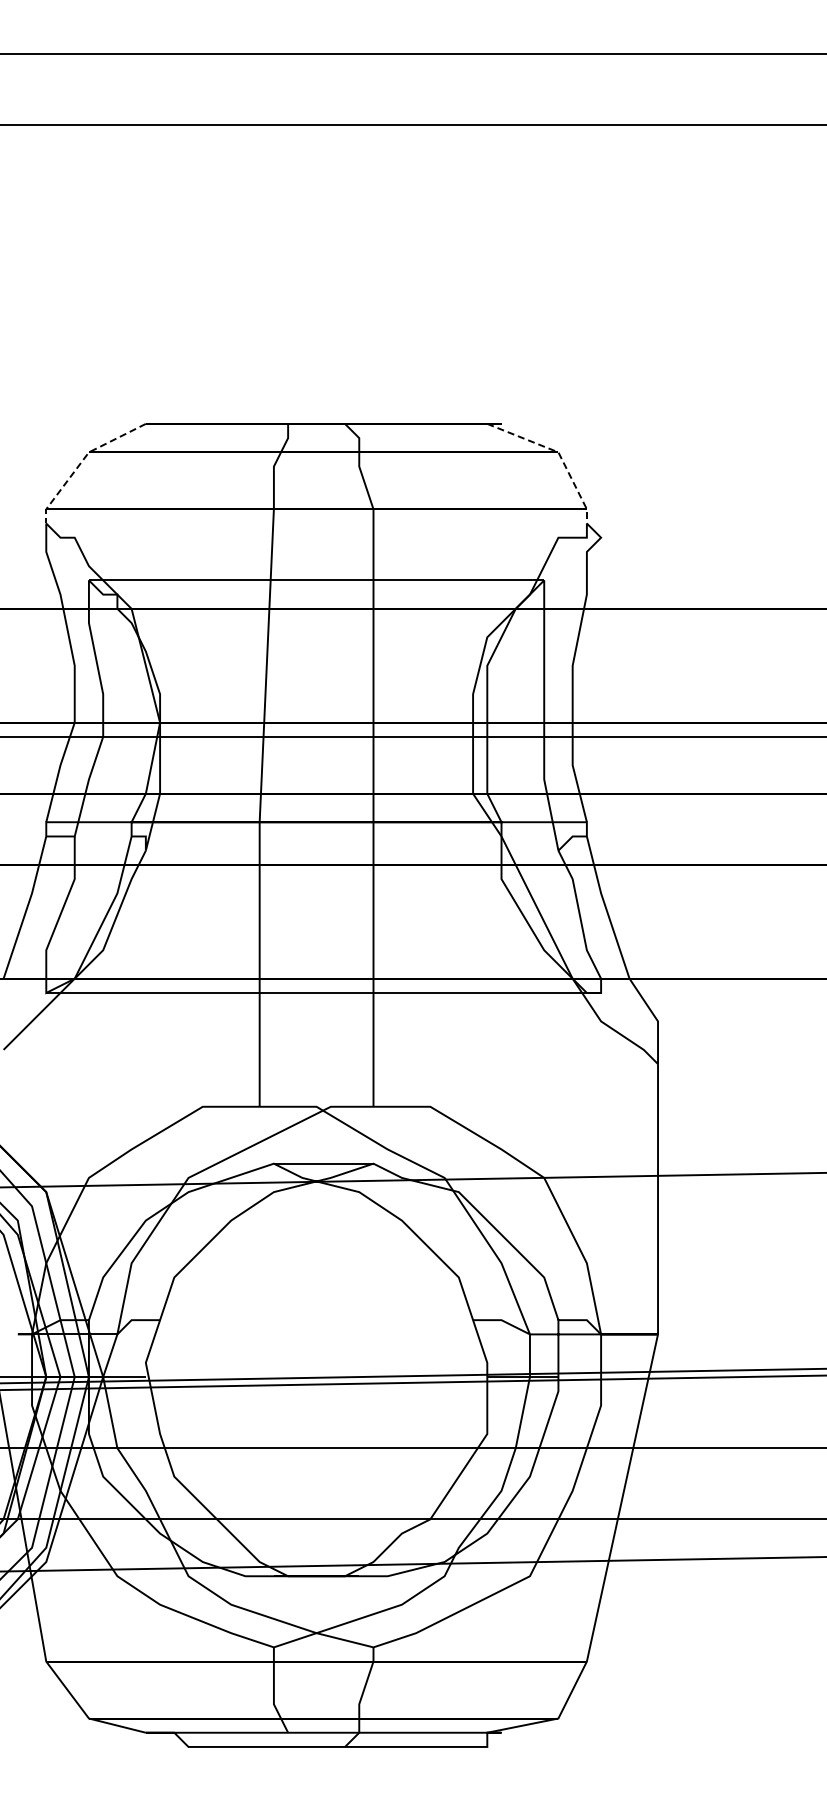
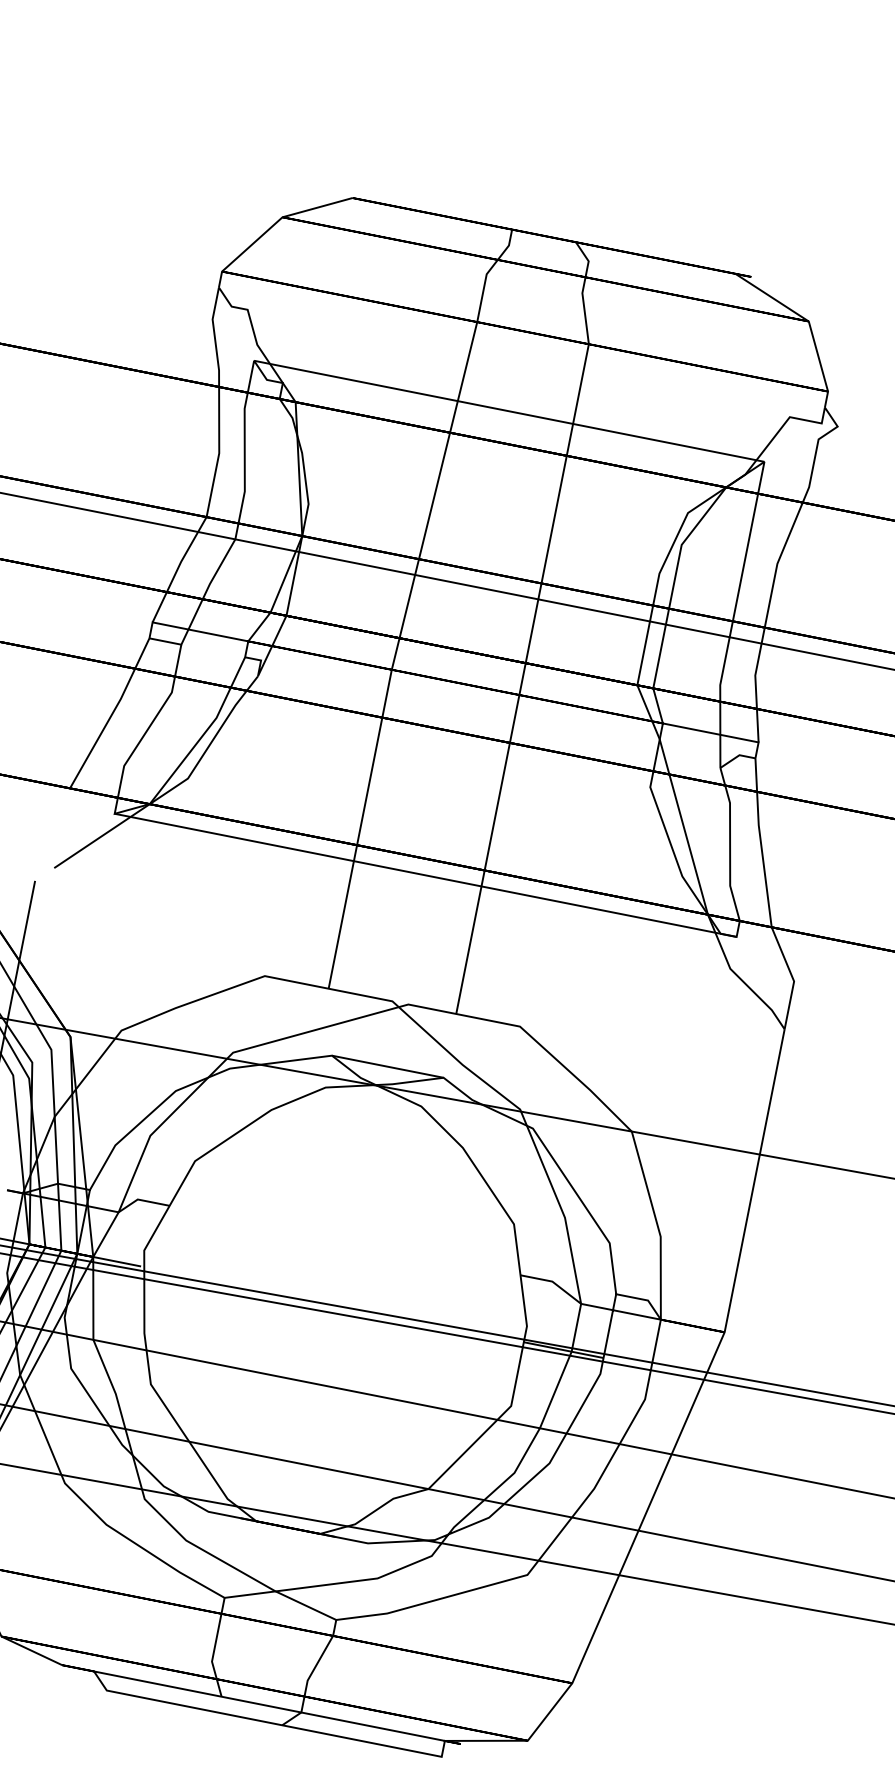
line: (558, 453) -> (808, 322), dashed -> solid
line: (81, 461) -> (272, 225), dashed -> solid

